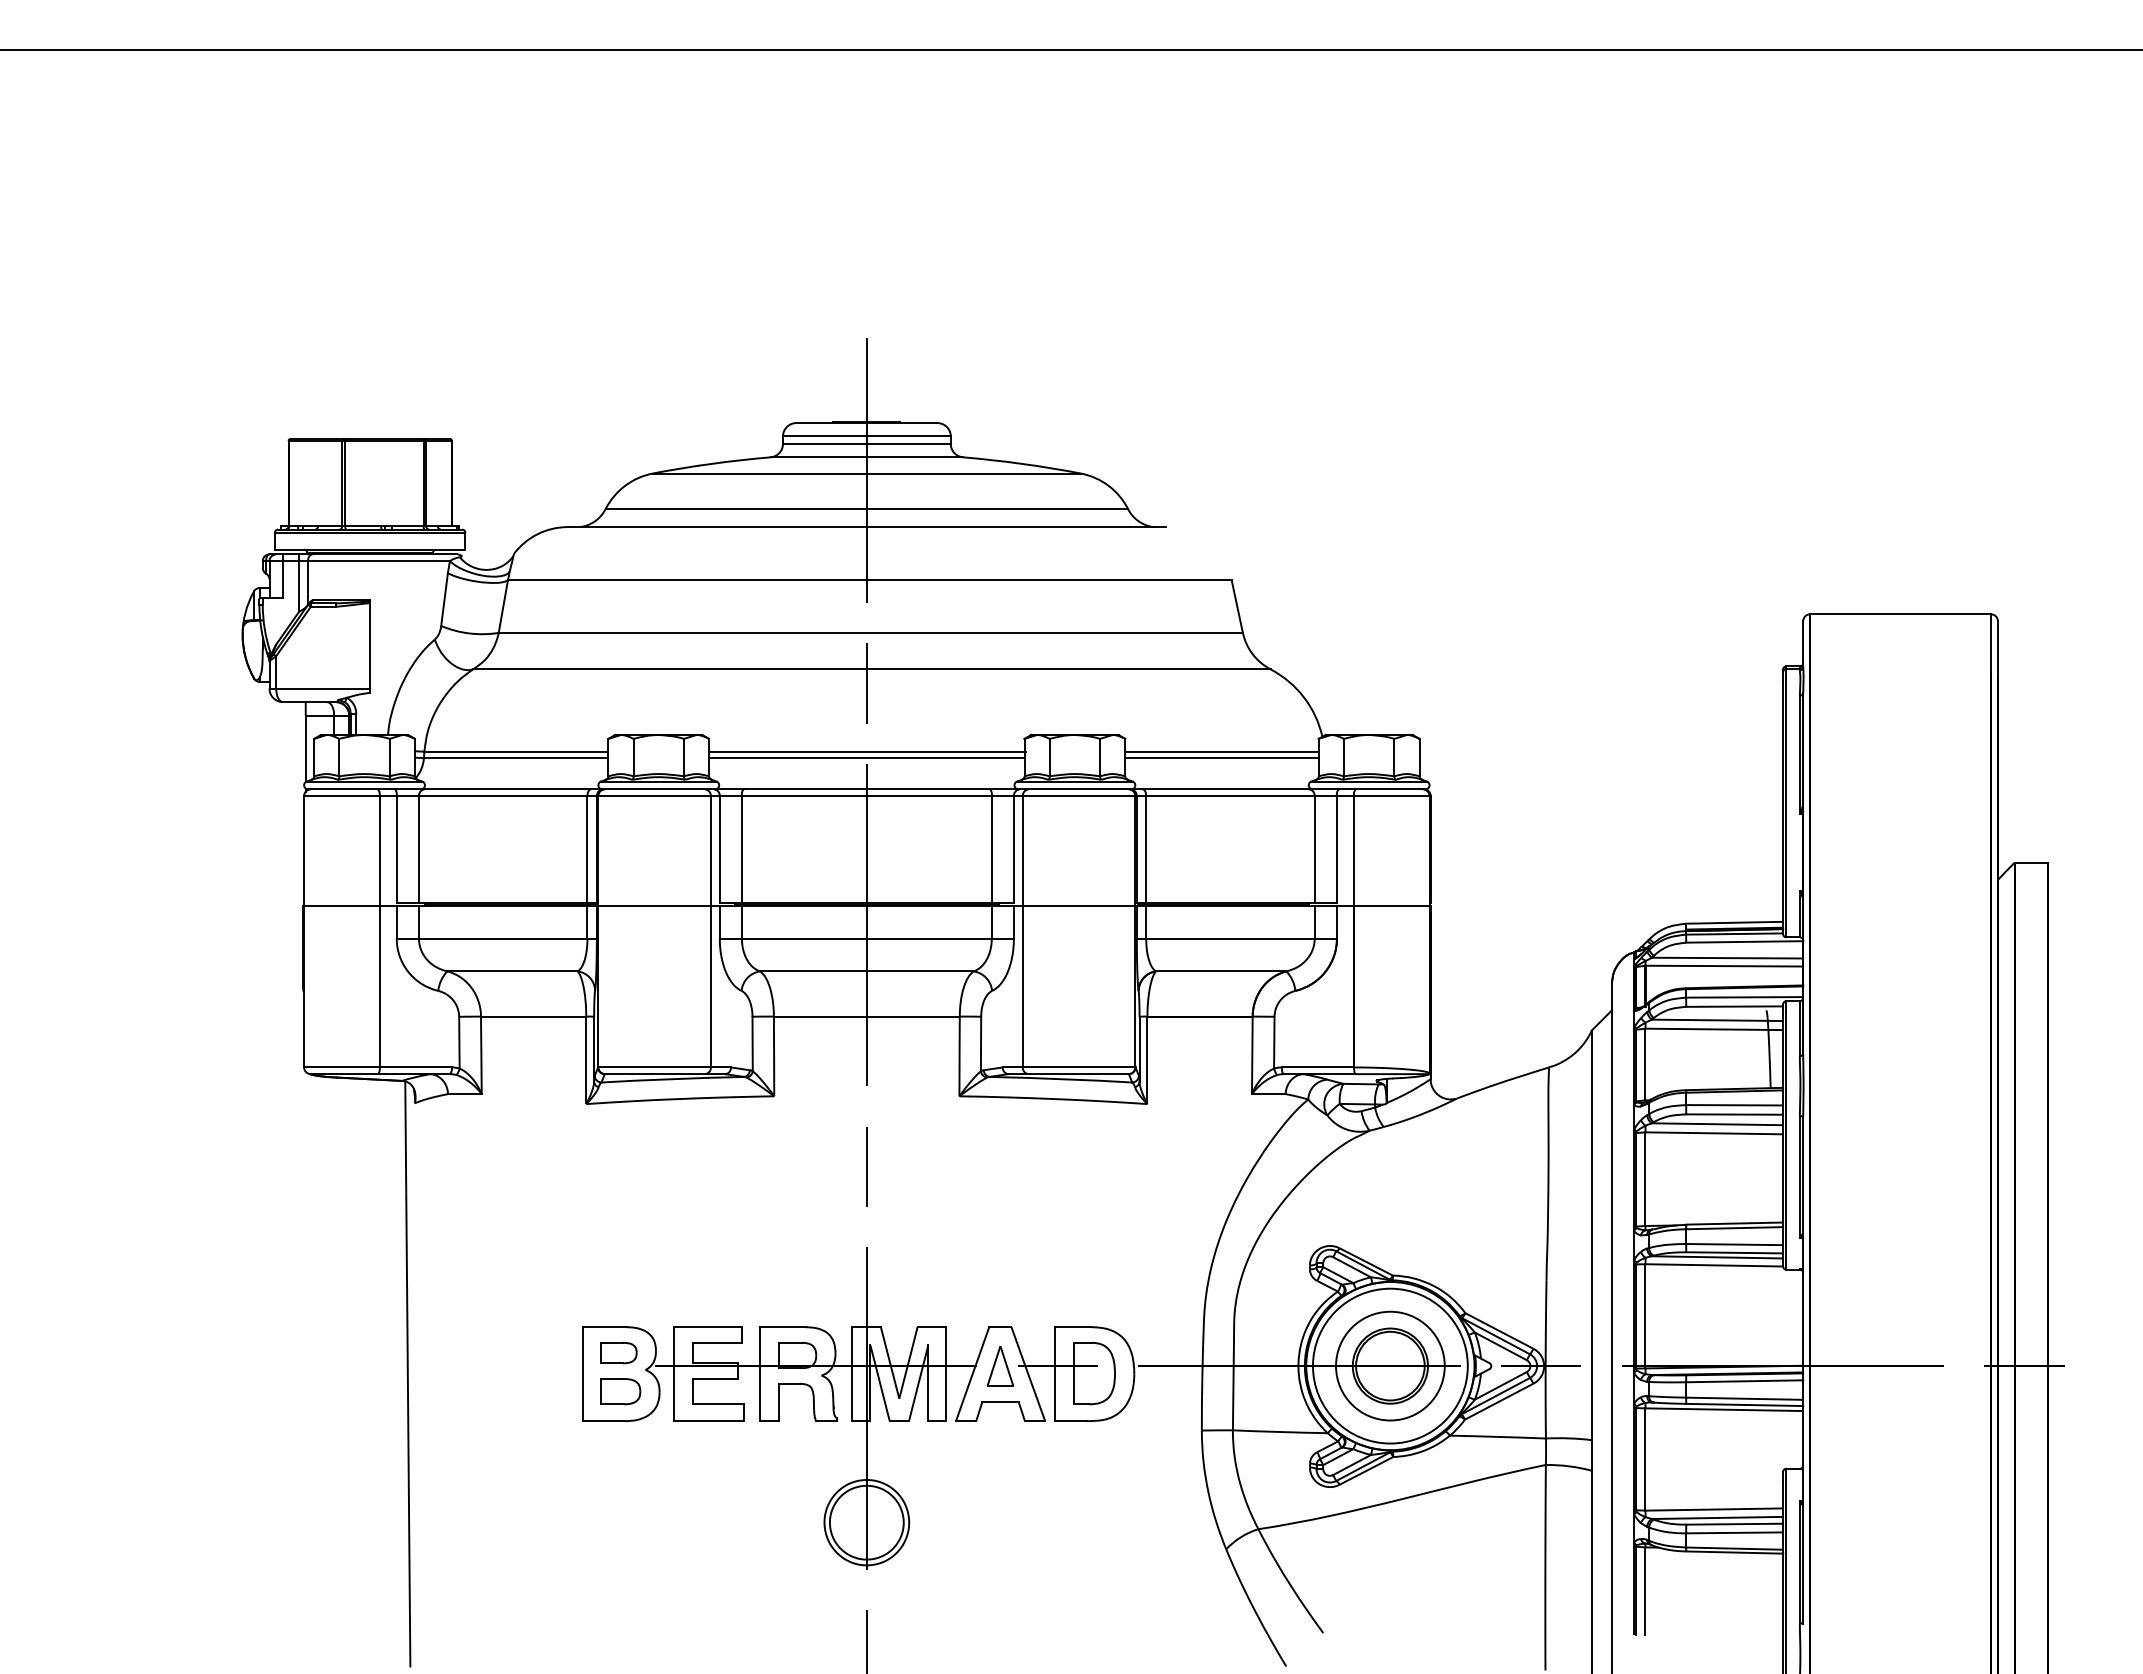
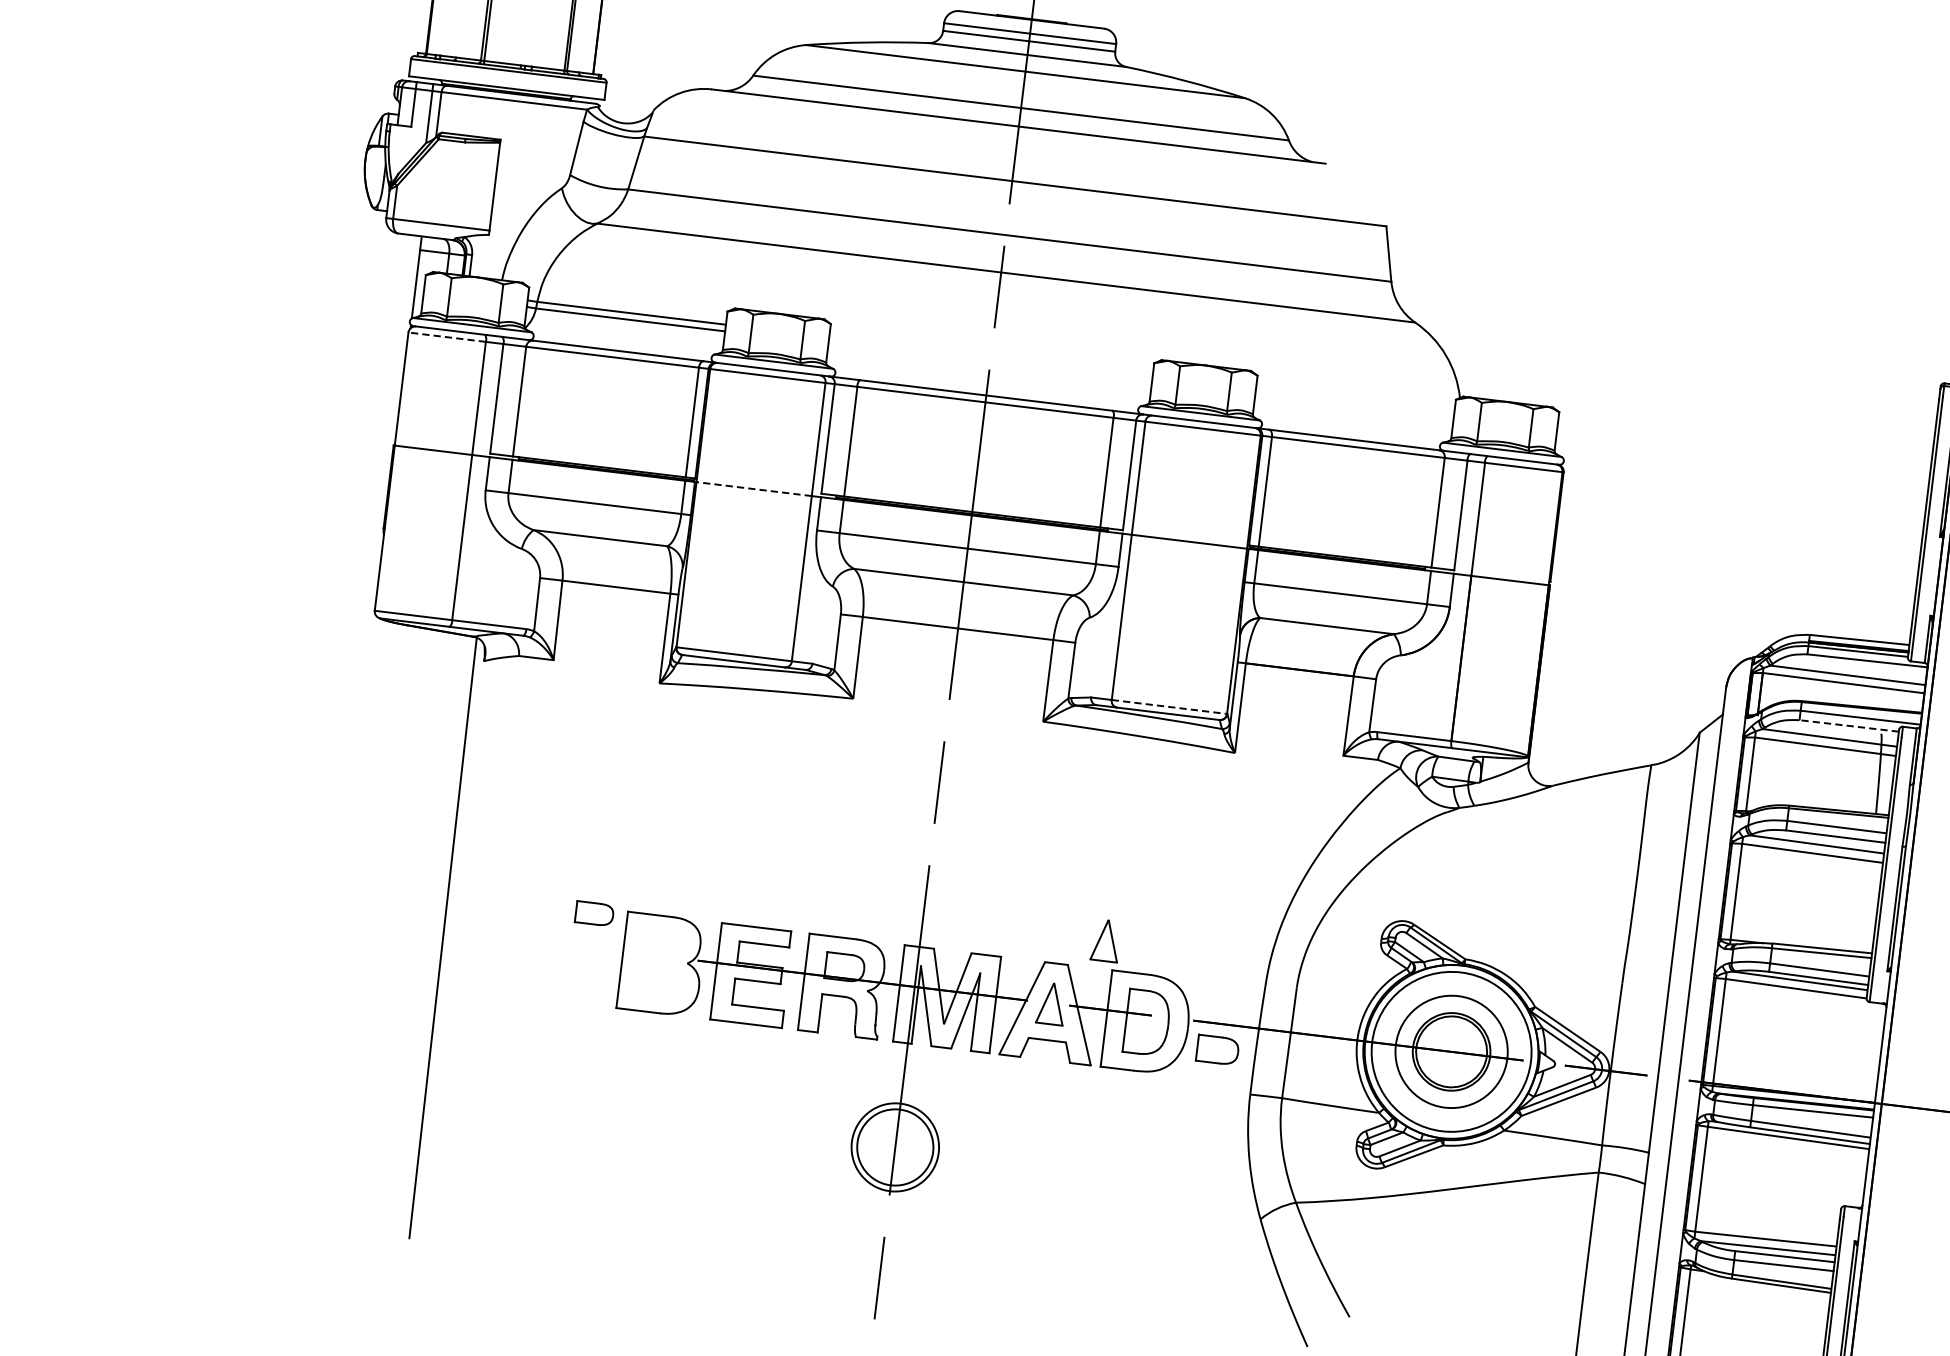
line: (867, 751) -> (991, 356), removed
line: (1221, 751) -> (1354, 400), removed
line: (866, 758) -> (989, 363), removed
line: (1221, 758) -> (1353, 407), removed
line: (341, 796) -> (446, 337), solid -> dashed
line: (654, 906) -> (754, 489), solid -> dashed
line: (1734, 1006) -> (1849, 725), solid -> dashed
line: (1079, 1067) -> (1169, 707), solid -> dashed
part: (1045, 1299) -> (1106, 940), added
part: (618, 1353) -> (594, 914), moved
part: (620, 1391) -> (1217, 1049), moved

